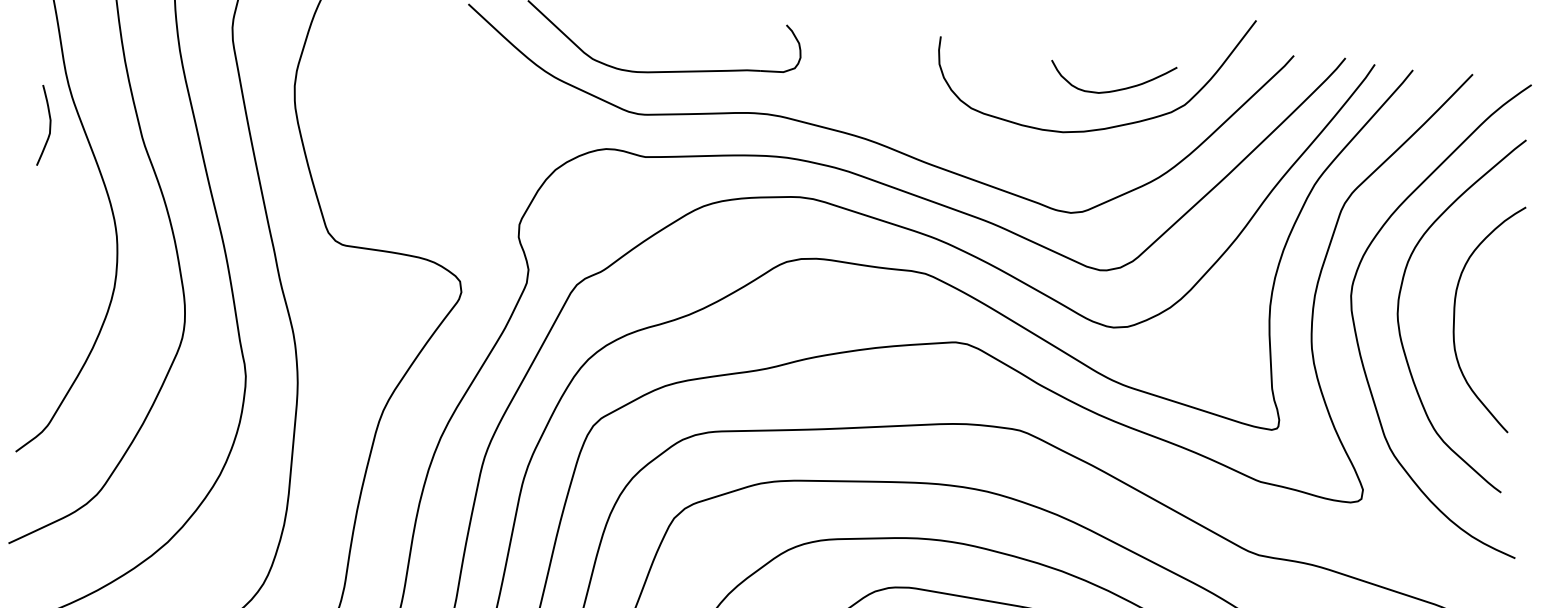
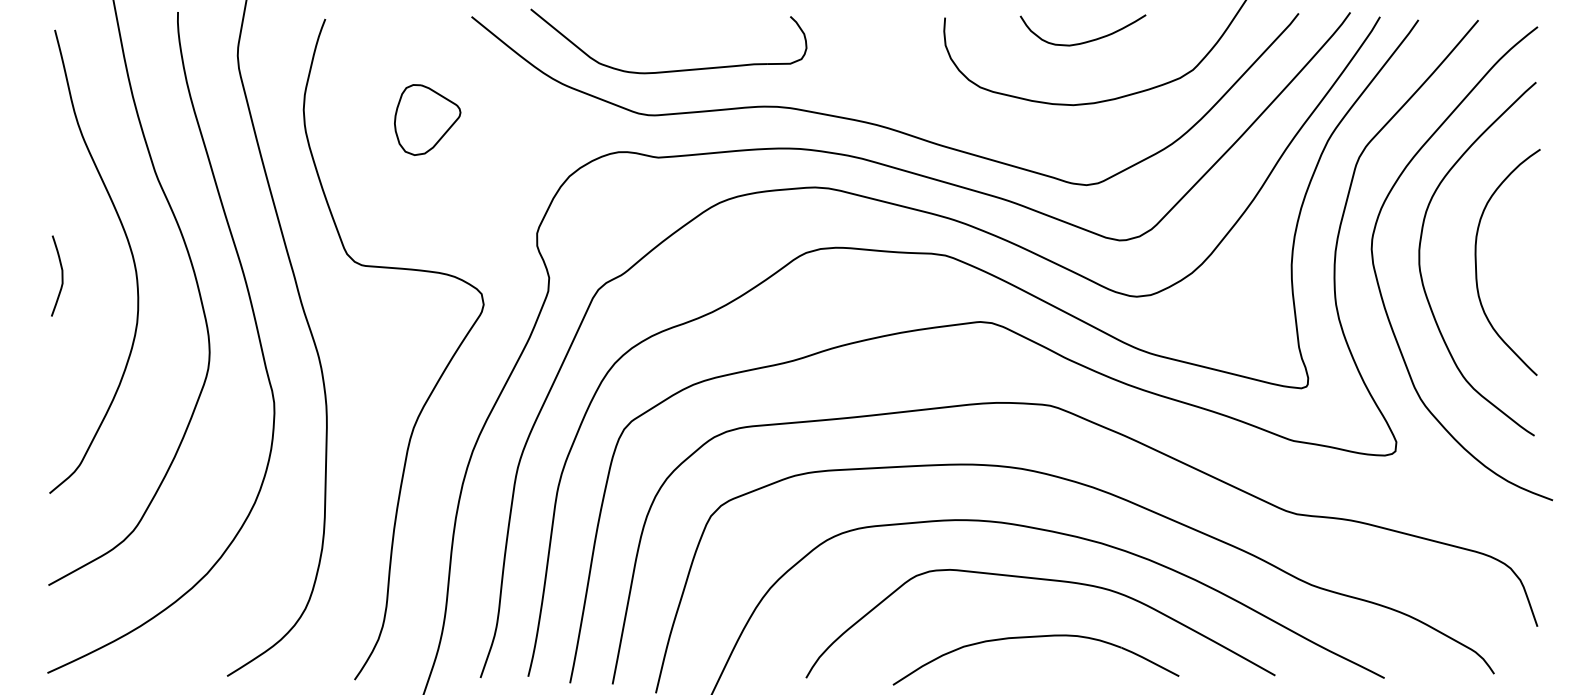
curve: (1114, 89) -> (1084, 41), moved
part: (417, 103) -> (427, 119), added
curve: (49, 125) -> (61, 275), moved

